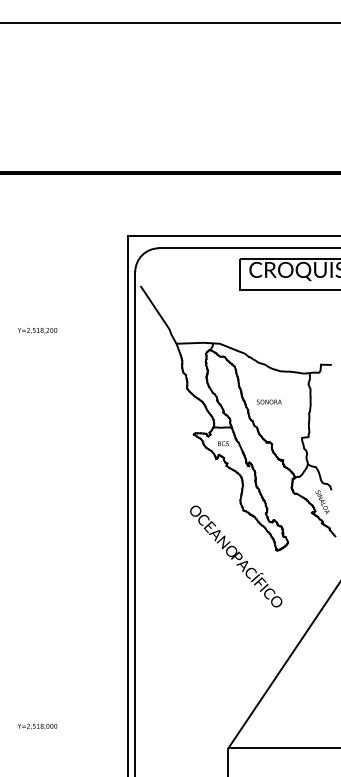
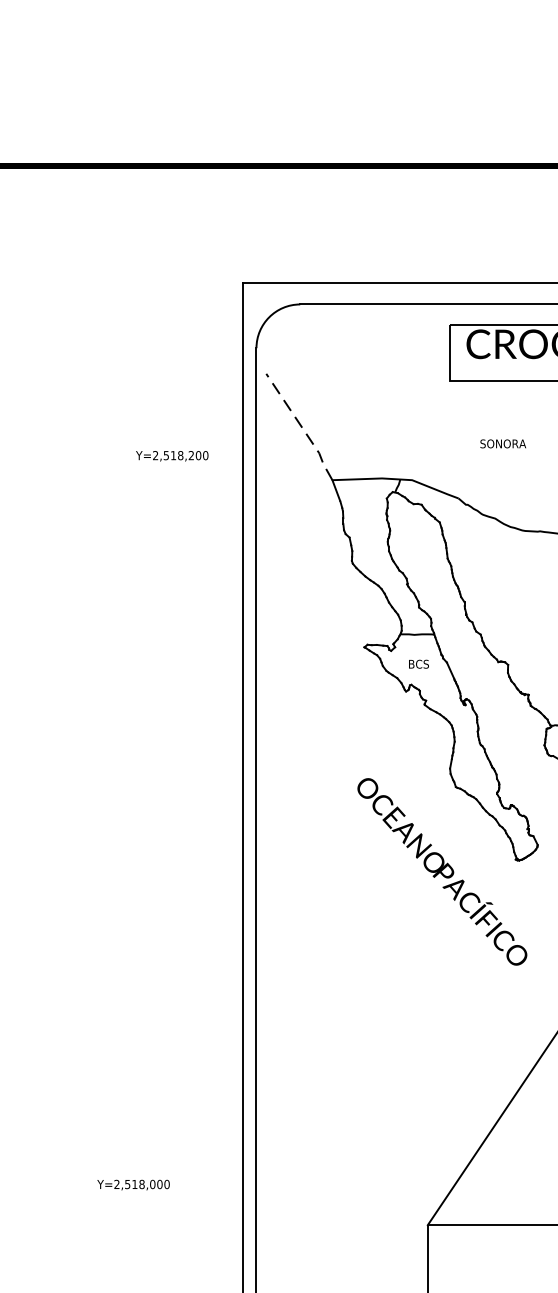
line: (159, 315) -> (301, 428), solid -> dashed
text: (37, 330) -> (172, 455), moved
text: (269, 401) -> (503, 442), moved
text: (37, 726) -> (133, 1184), moved

